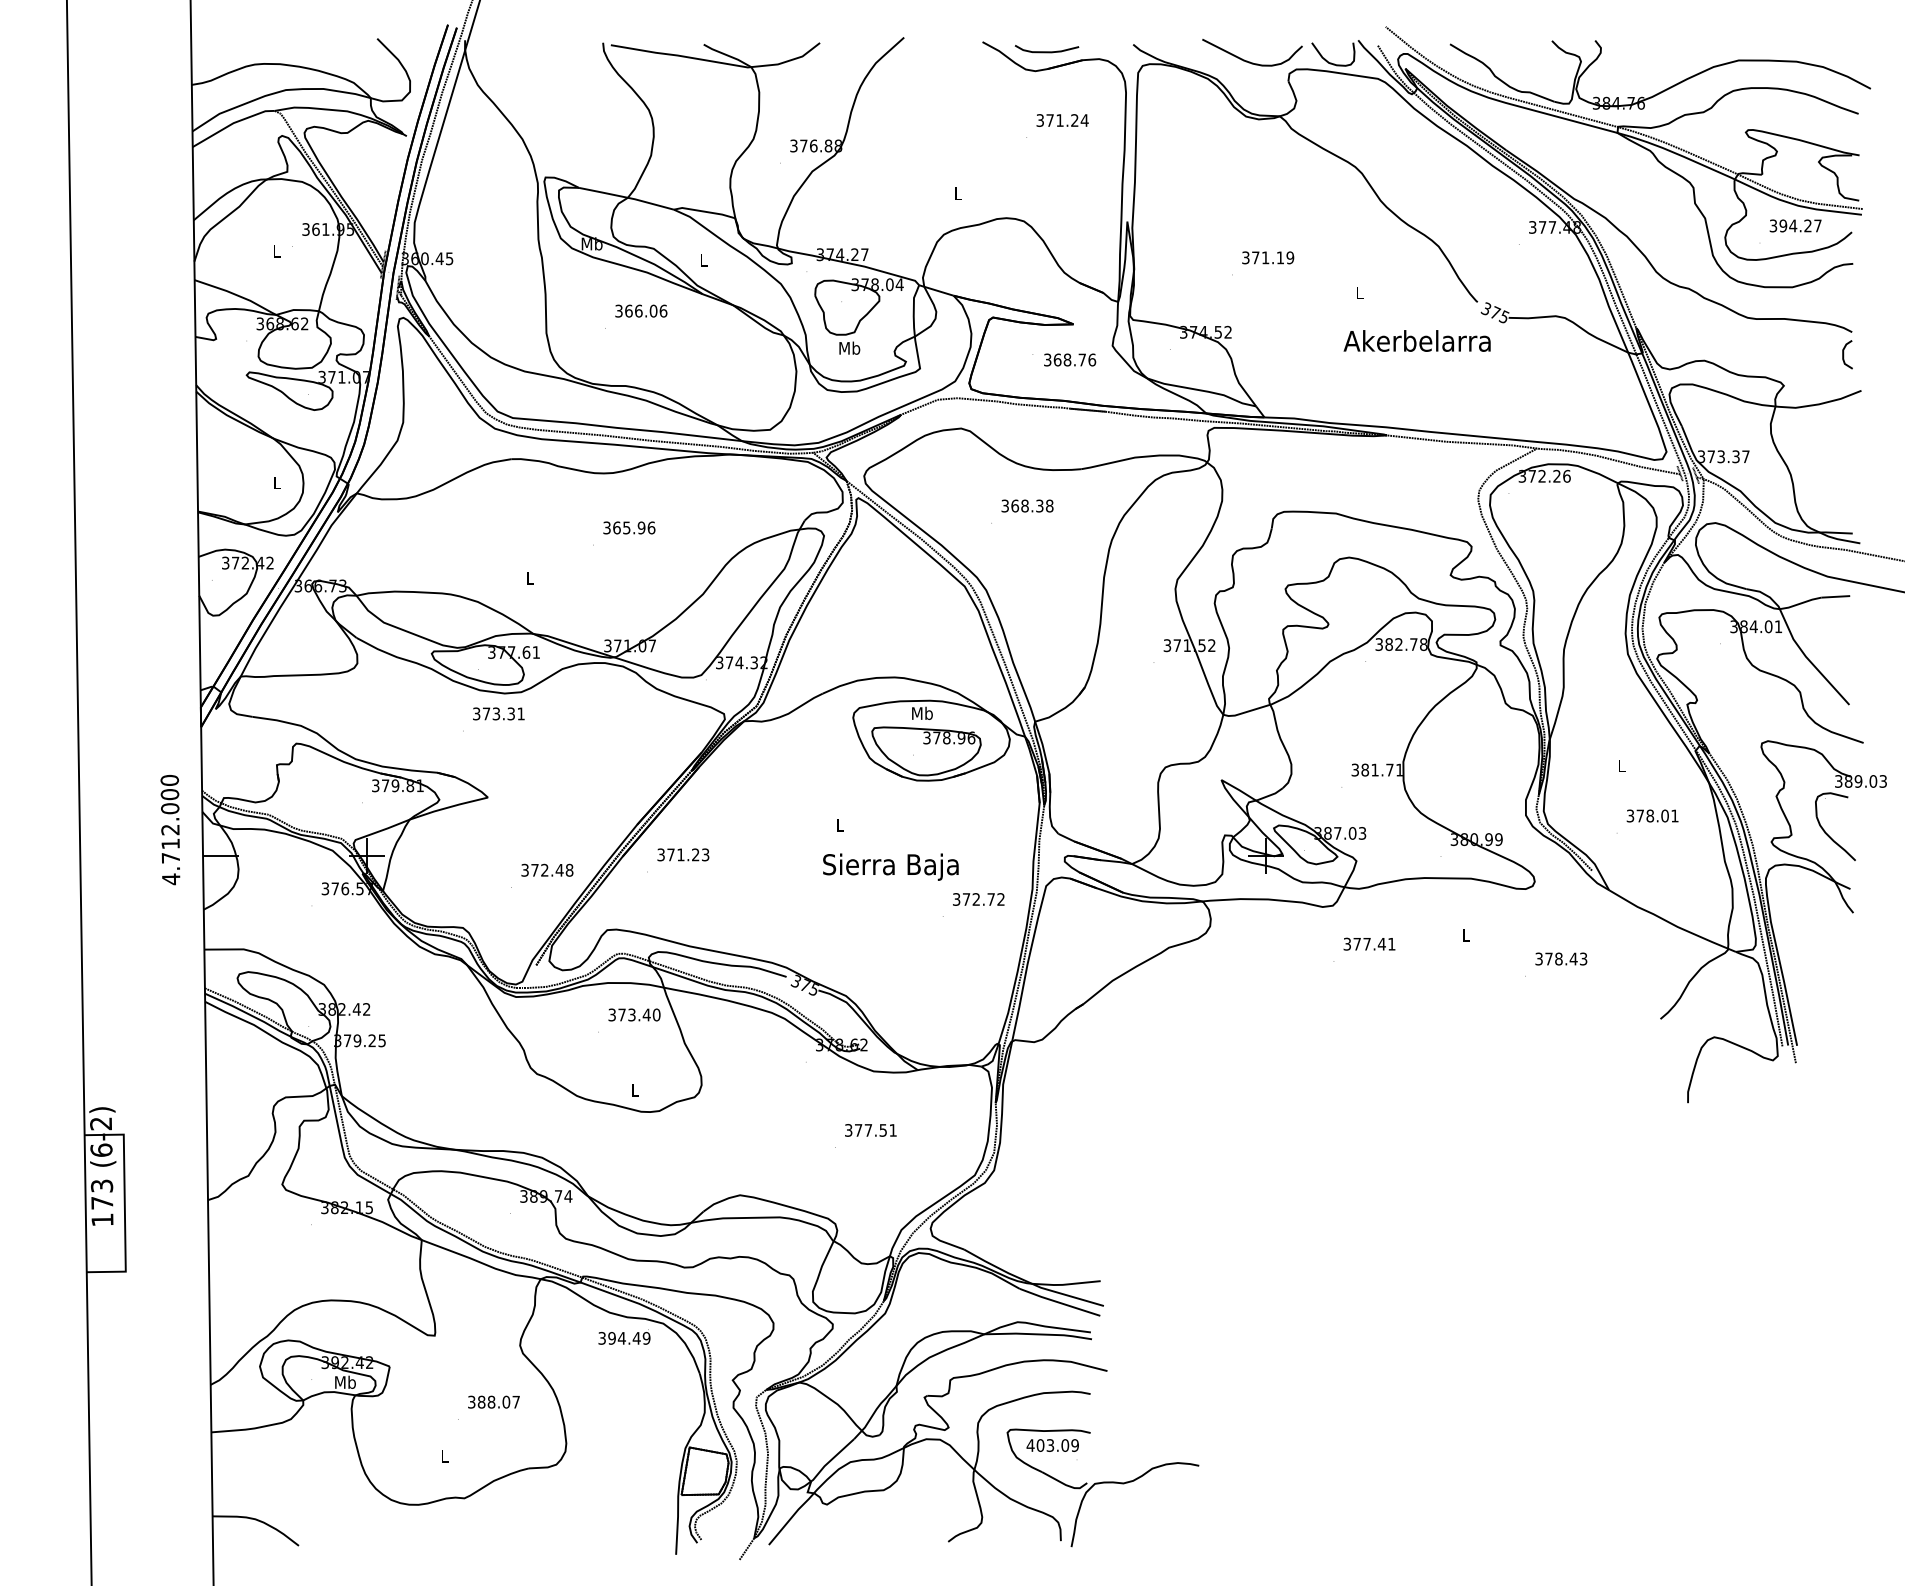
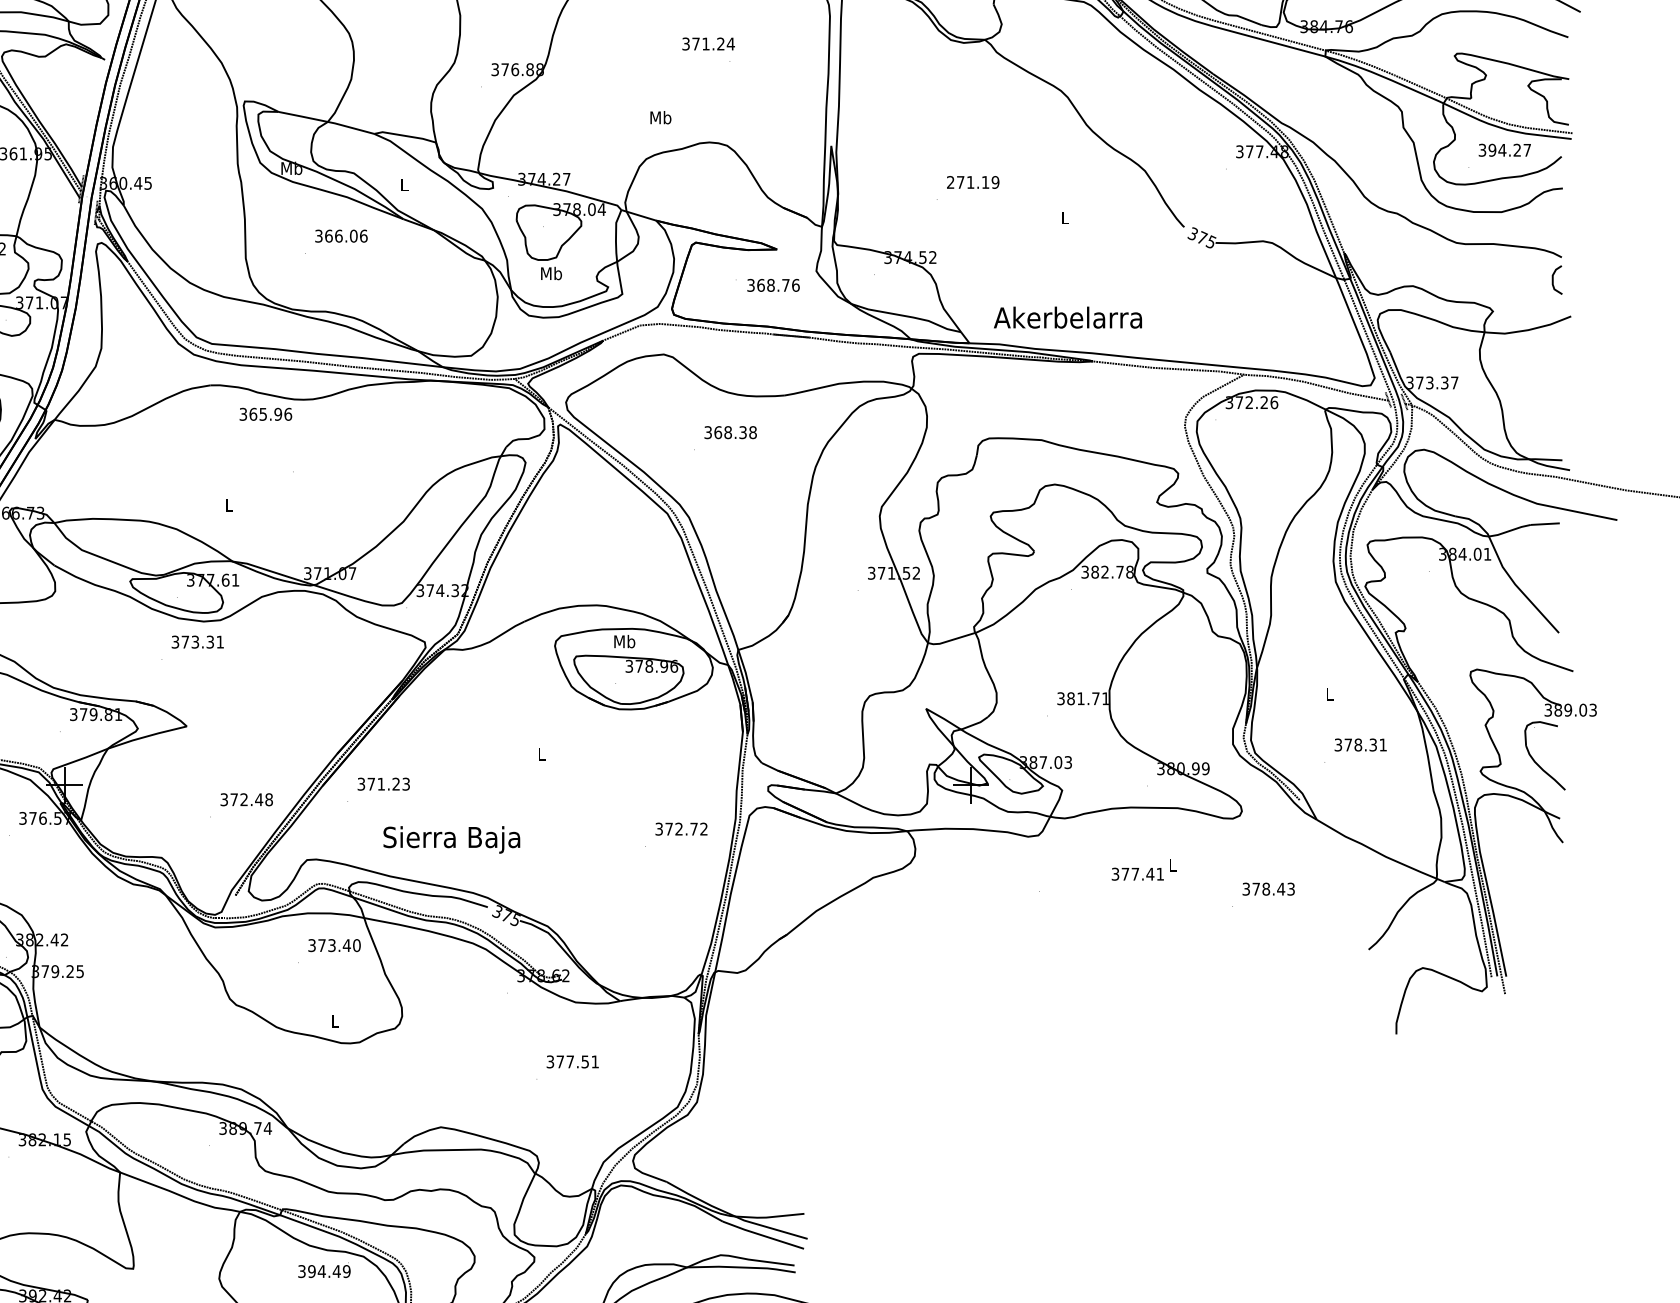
text: (1062, 120) -> (708, 44), moved
text: (957, 193) -> (660, 117), L -> Mb
text: (1245, 257) -> (950, 182), 371.19 -> 271.19
text: (1416, 340) -> (1067, 317), moved
text: (629, 527) -> (266, 413), moved
text: (1664, 815) -> (1372, 744), 378.01 -> 378.31
text: (890, 866) -> (451, 839), moved
text: (1369, 943) -> (1137, 873), moved

